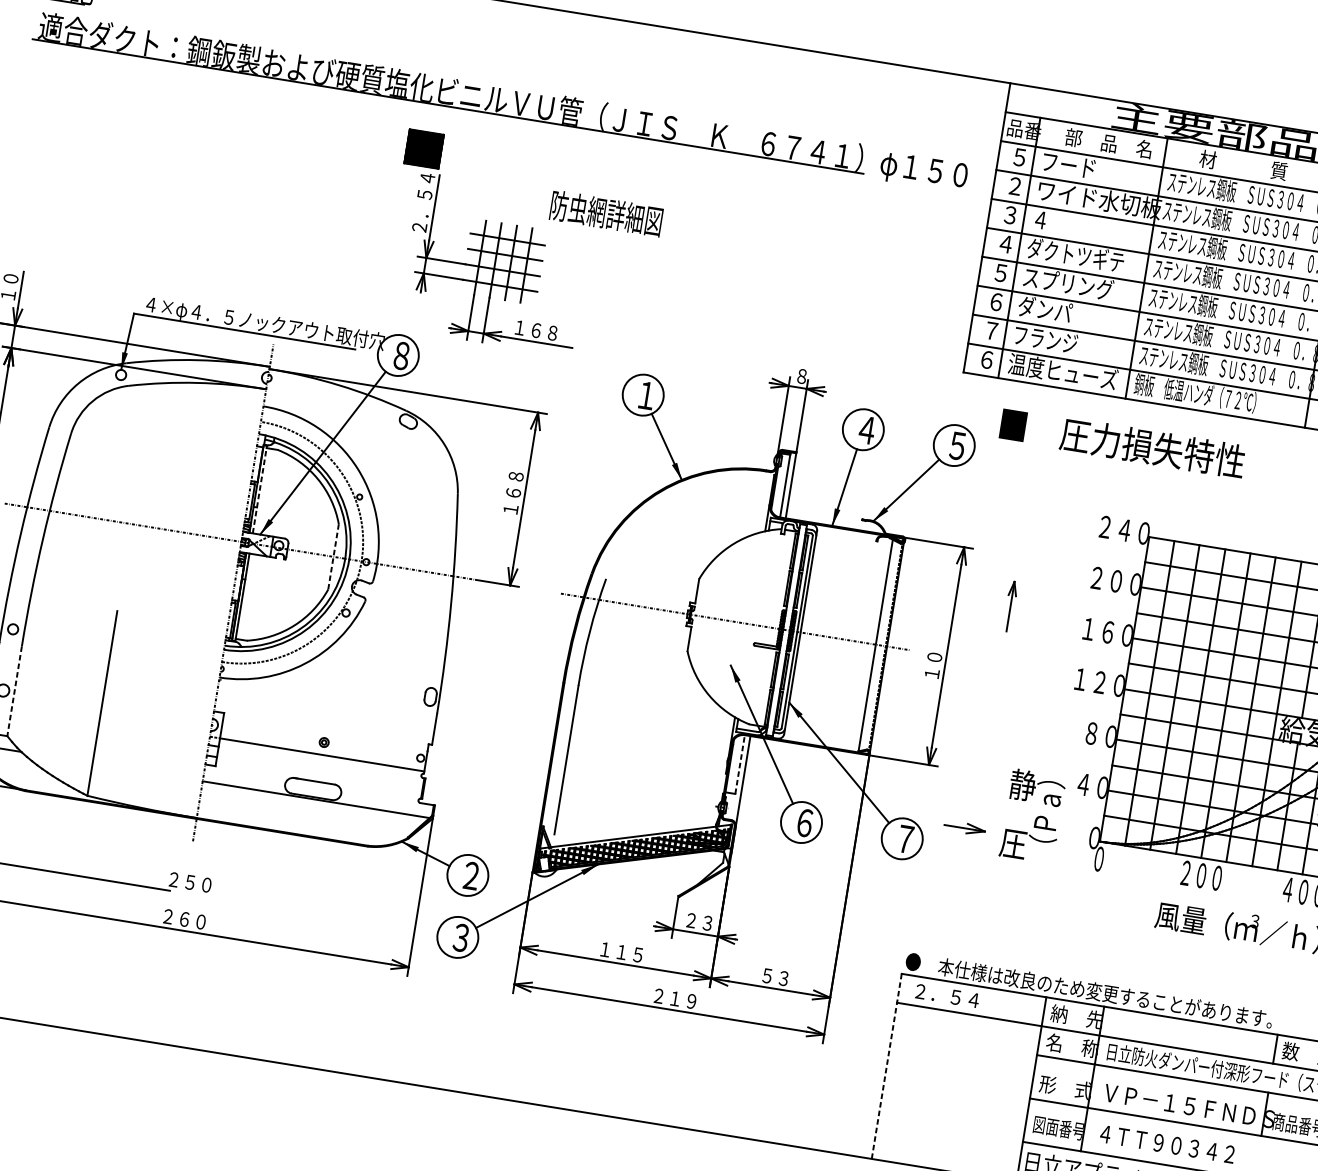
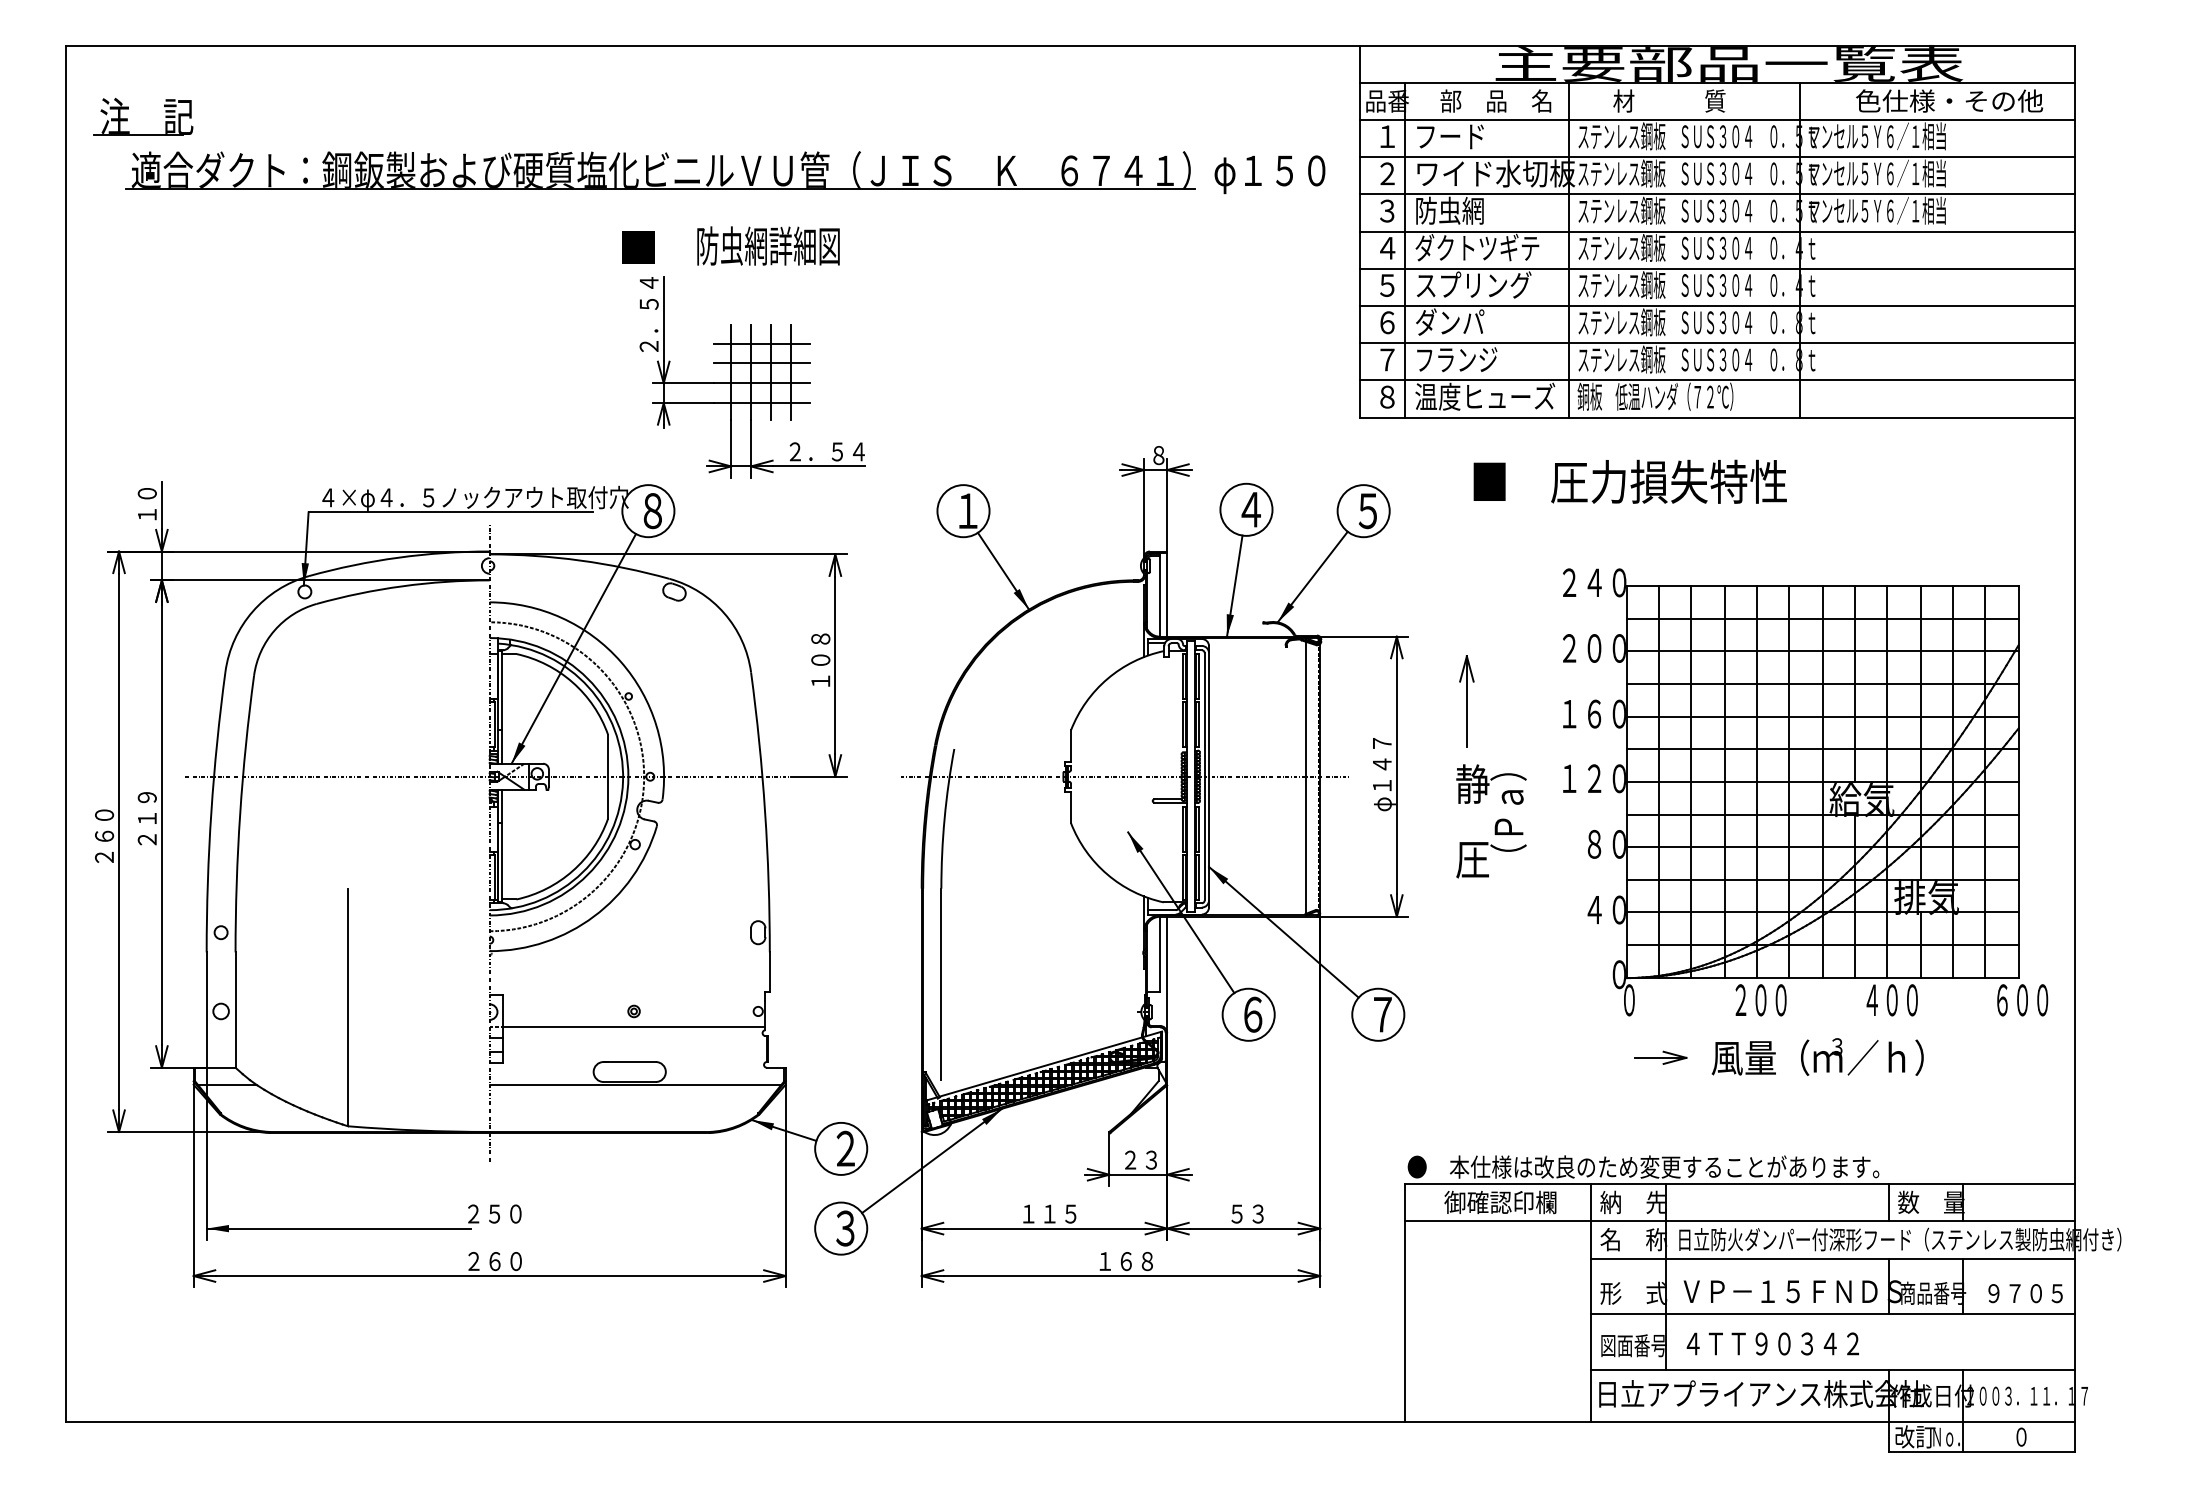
part: (423, 149) -> (638, 247), size x0.71
text: (1019, 157) -> (1387, 136), ５ -> １
text: (606, 213) -> (768, 245), moved
text: (1058, 222) -> (1449, 210), ４ -> 防虫網
text: (544, 331) -> (826, 451), １６８ -> ２．５４
text: (987, 359) -> (1387, 396), ６ -> ８
text: (1122, 442) -> (1629, 481), moved
line: (260, 488) -> (502, 706), dashed -> solid
text: (513, 492) -> (820, 659), １６８ -> １０８
line: (333, 556) -> (608, 776), dashed -> solid
part: (1010, 606) -> (1466, 701), size x1.43
text: (936, 652) -> (1383, 774), １０ -> φ１４７
line: (14, 691) -> (235, 1010), dashed -> solid
line: (739, 764) -> (1159, 954), dashed -> solid
text: (1032, 816) -> (1491, 821), moved
part: (964, 827) -> (1660, 1057), moved
text: (674, 998) -> (1125, 1261), ２１９ -> １６８
text: (966, 998) -> (1491, 1202), ２．５４ -> 御確認印欄
line: (887, 1066) -> (1405, 1303), dashed -> solid

